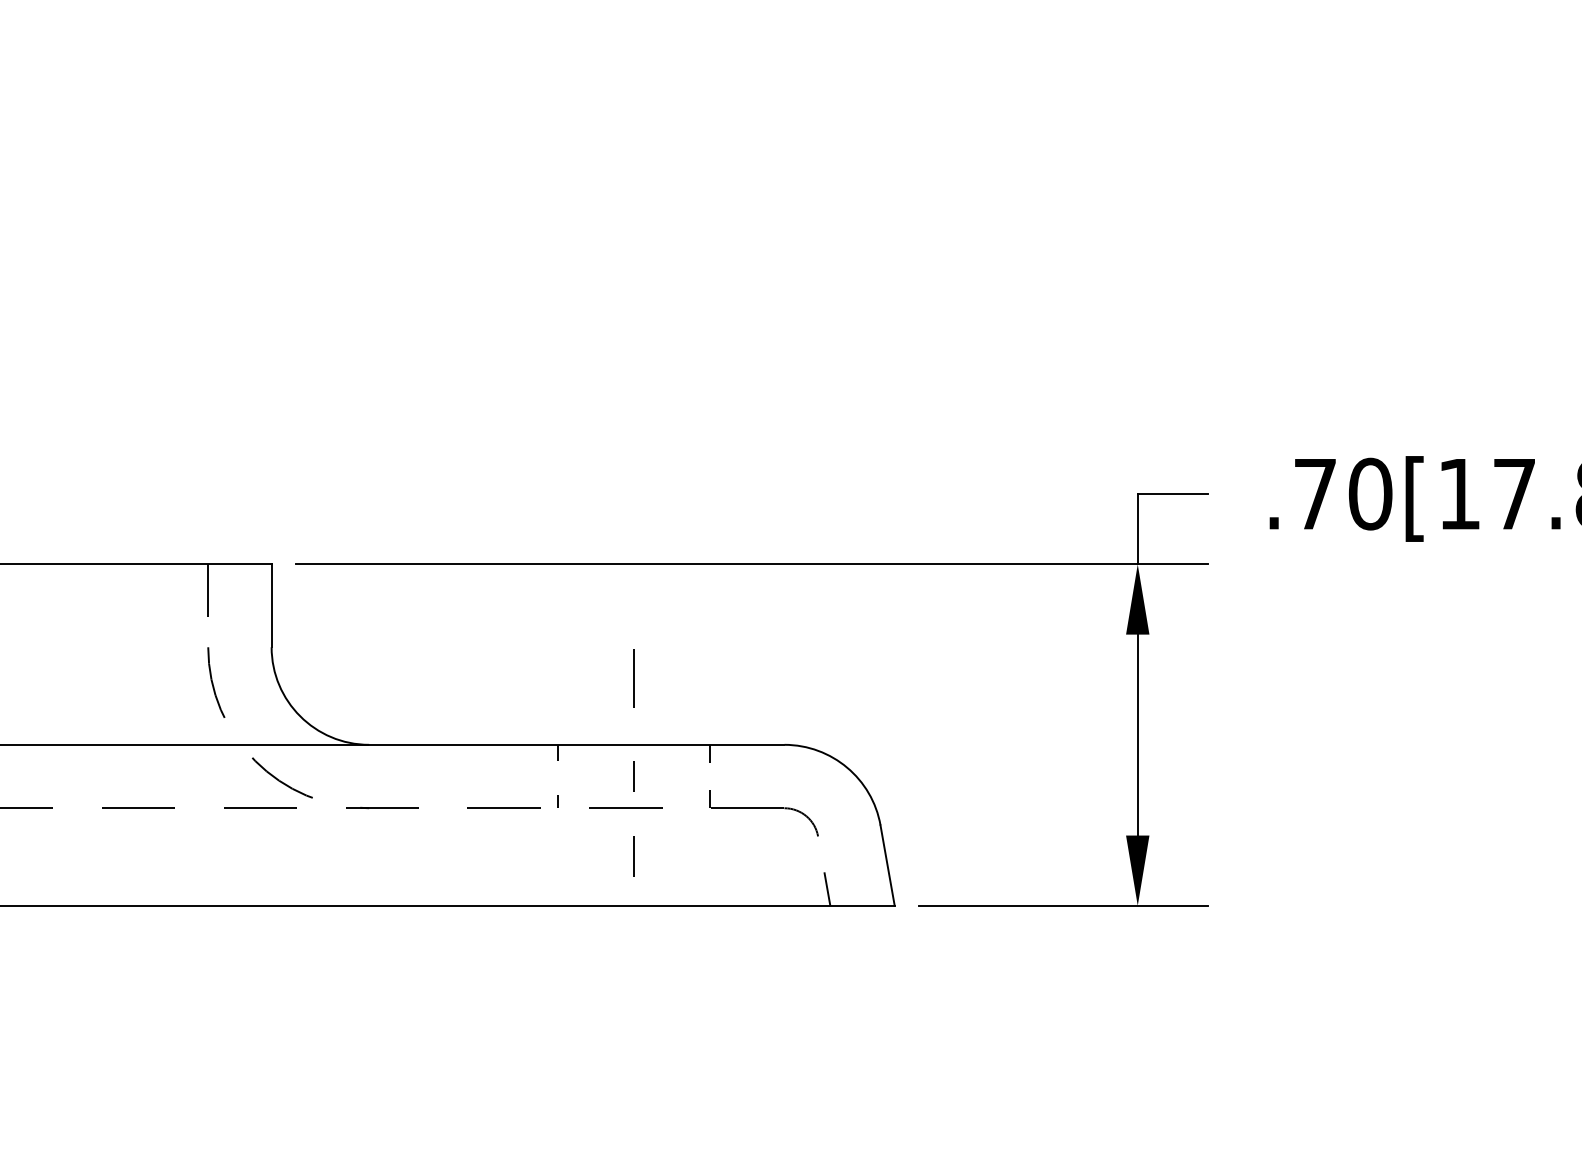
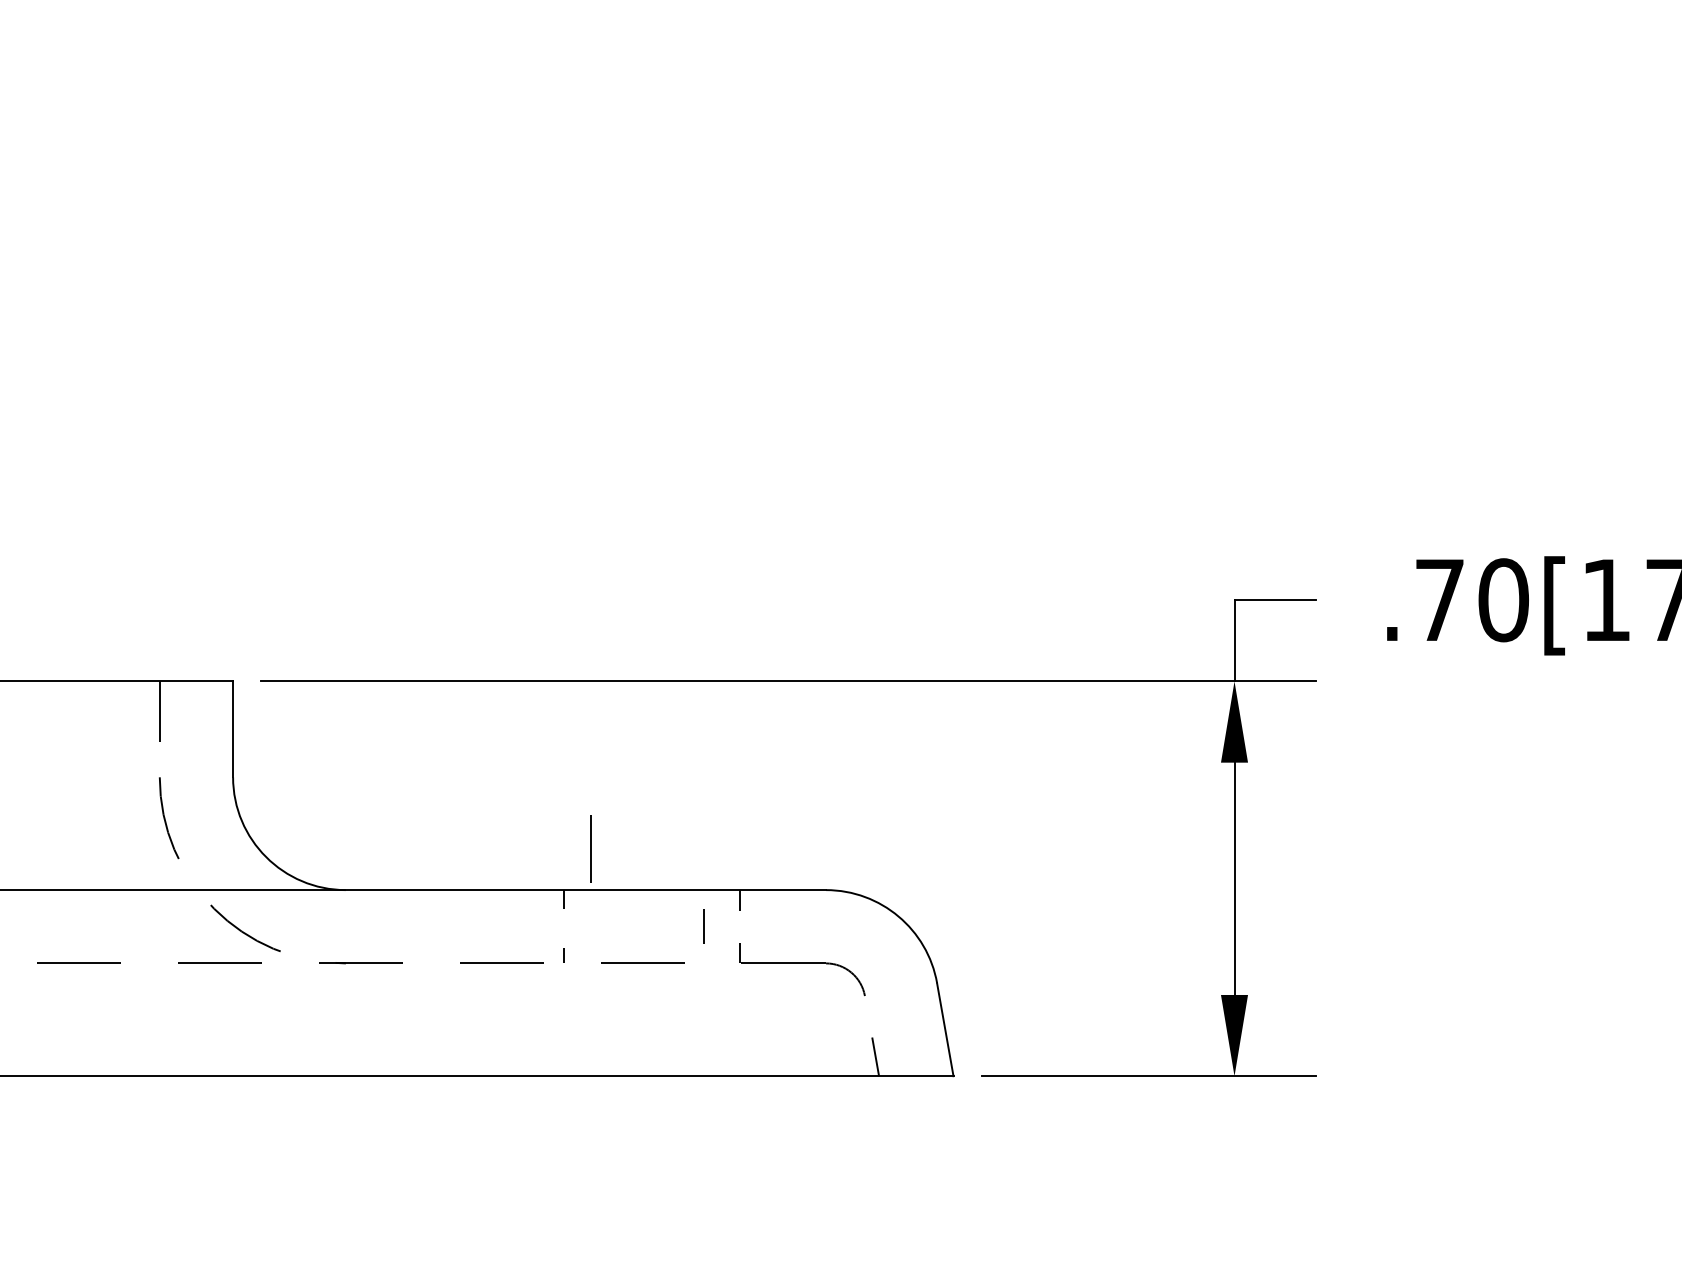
line: (633, 678) -> (590, 848), moved
line: (633, 776) -> (703, 926), moved
line: (633, 856) -> (651, 1019), removed

